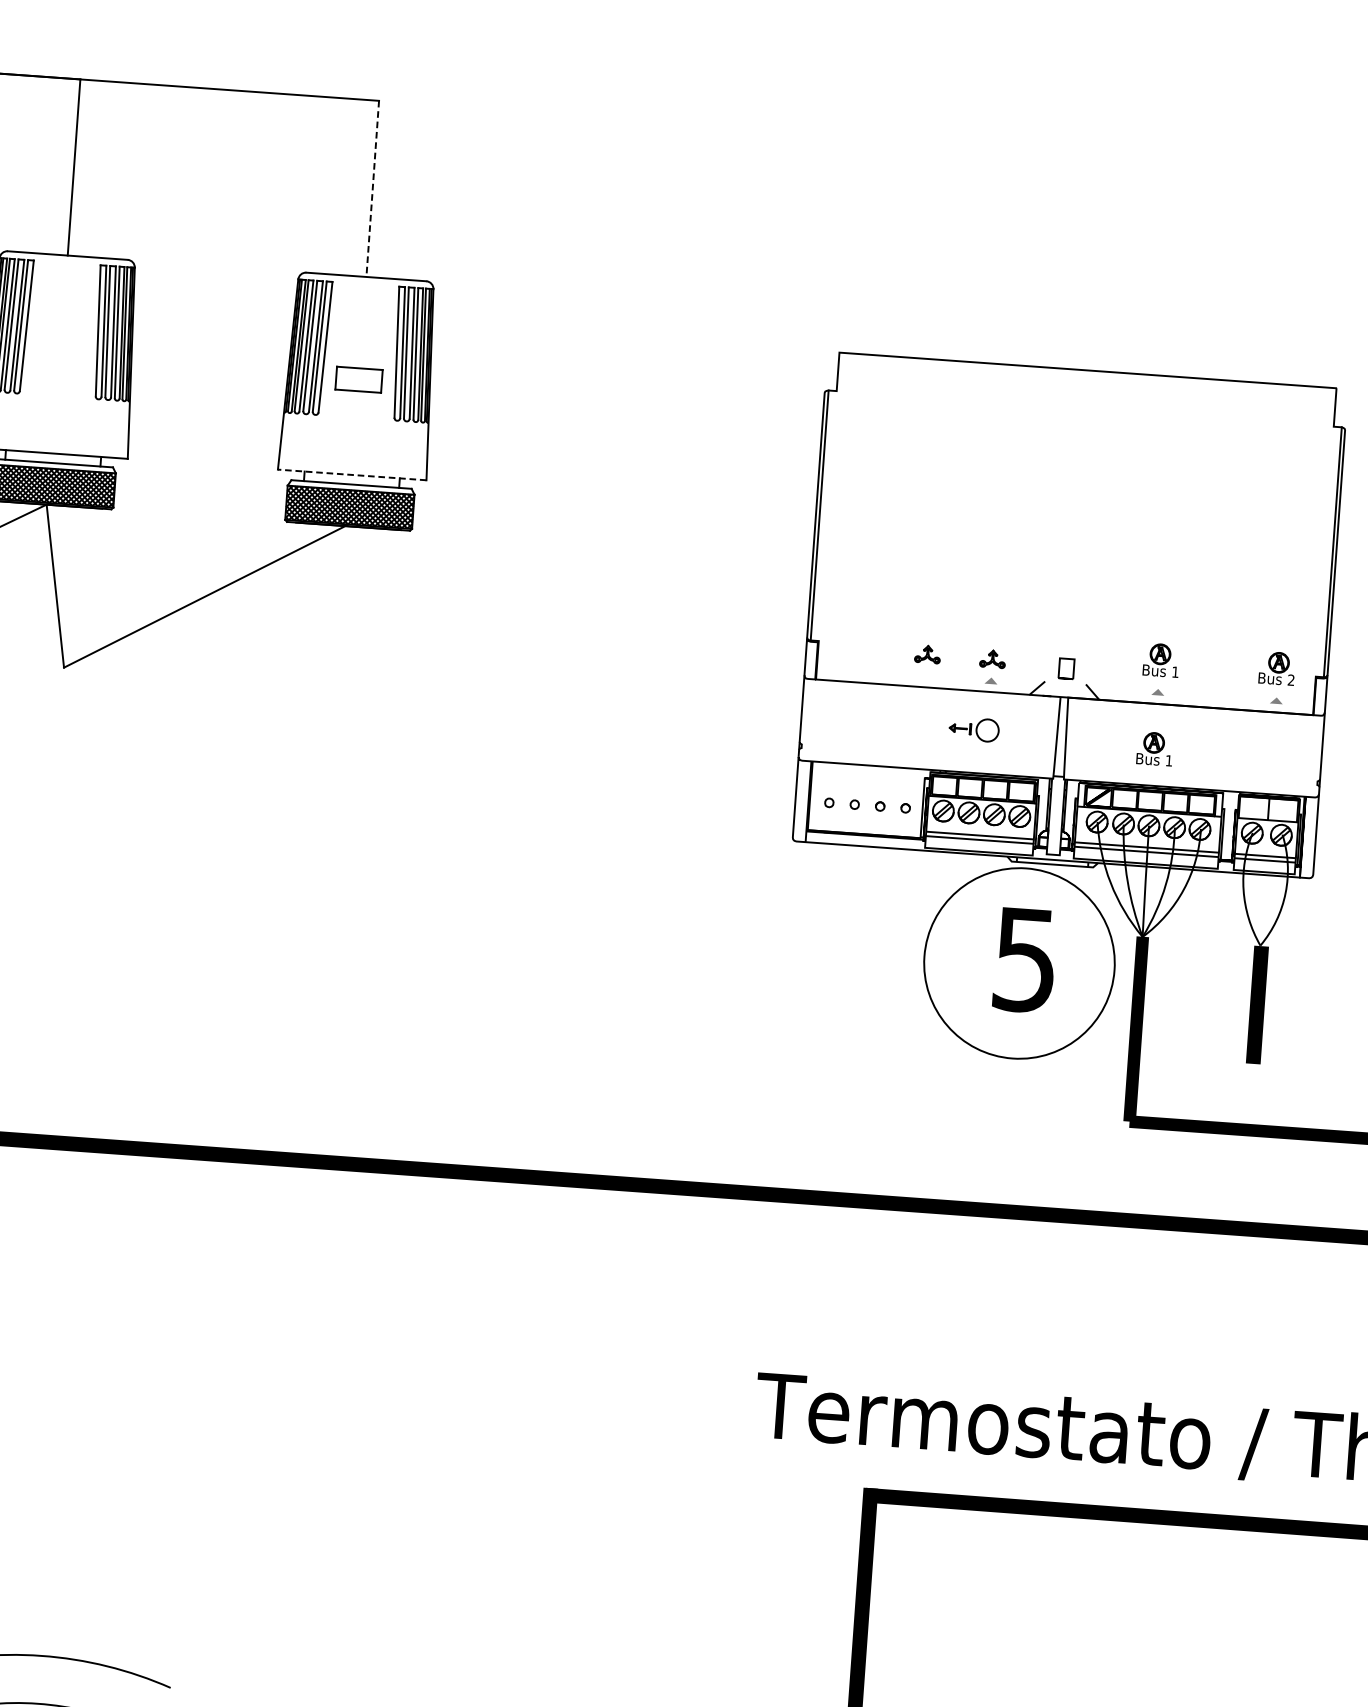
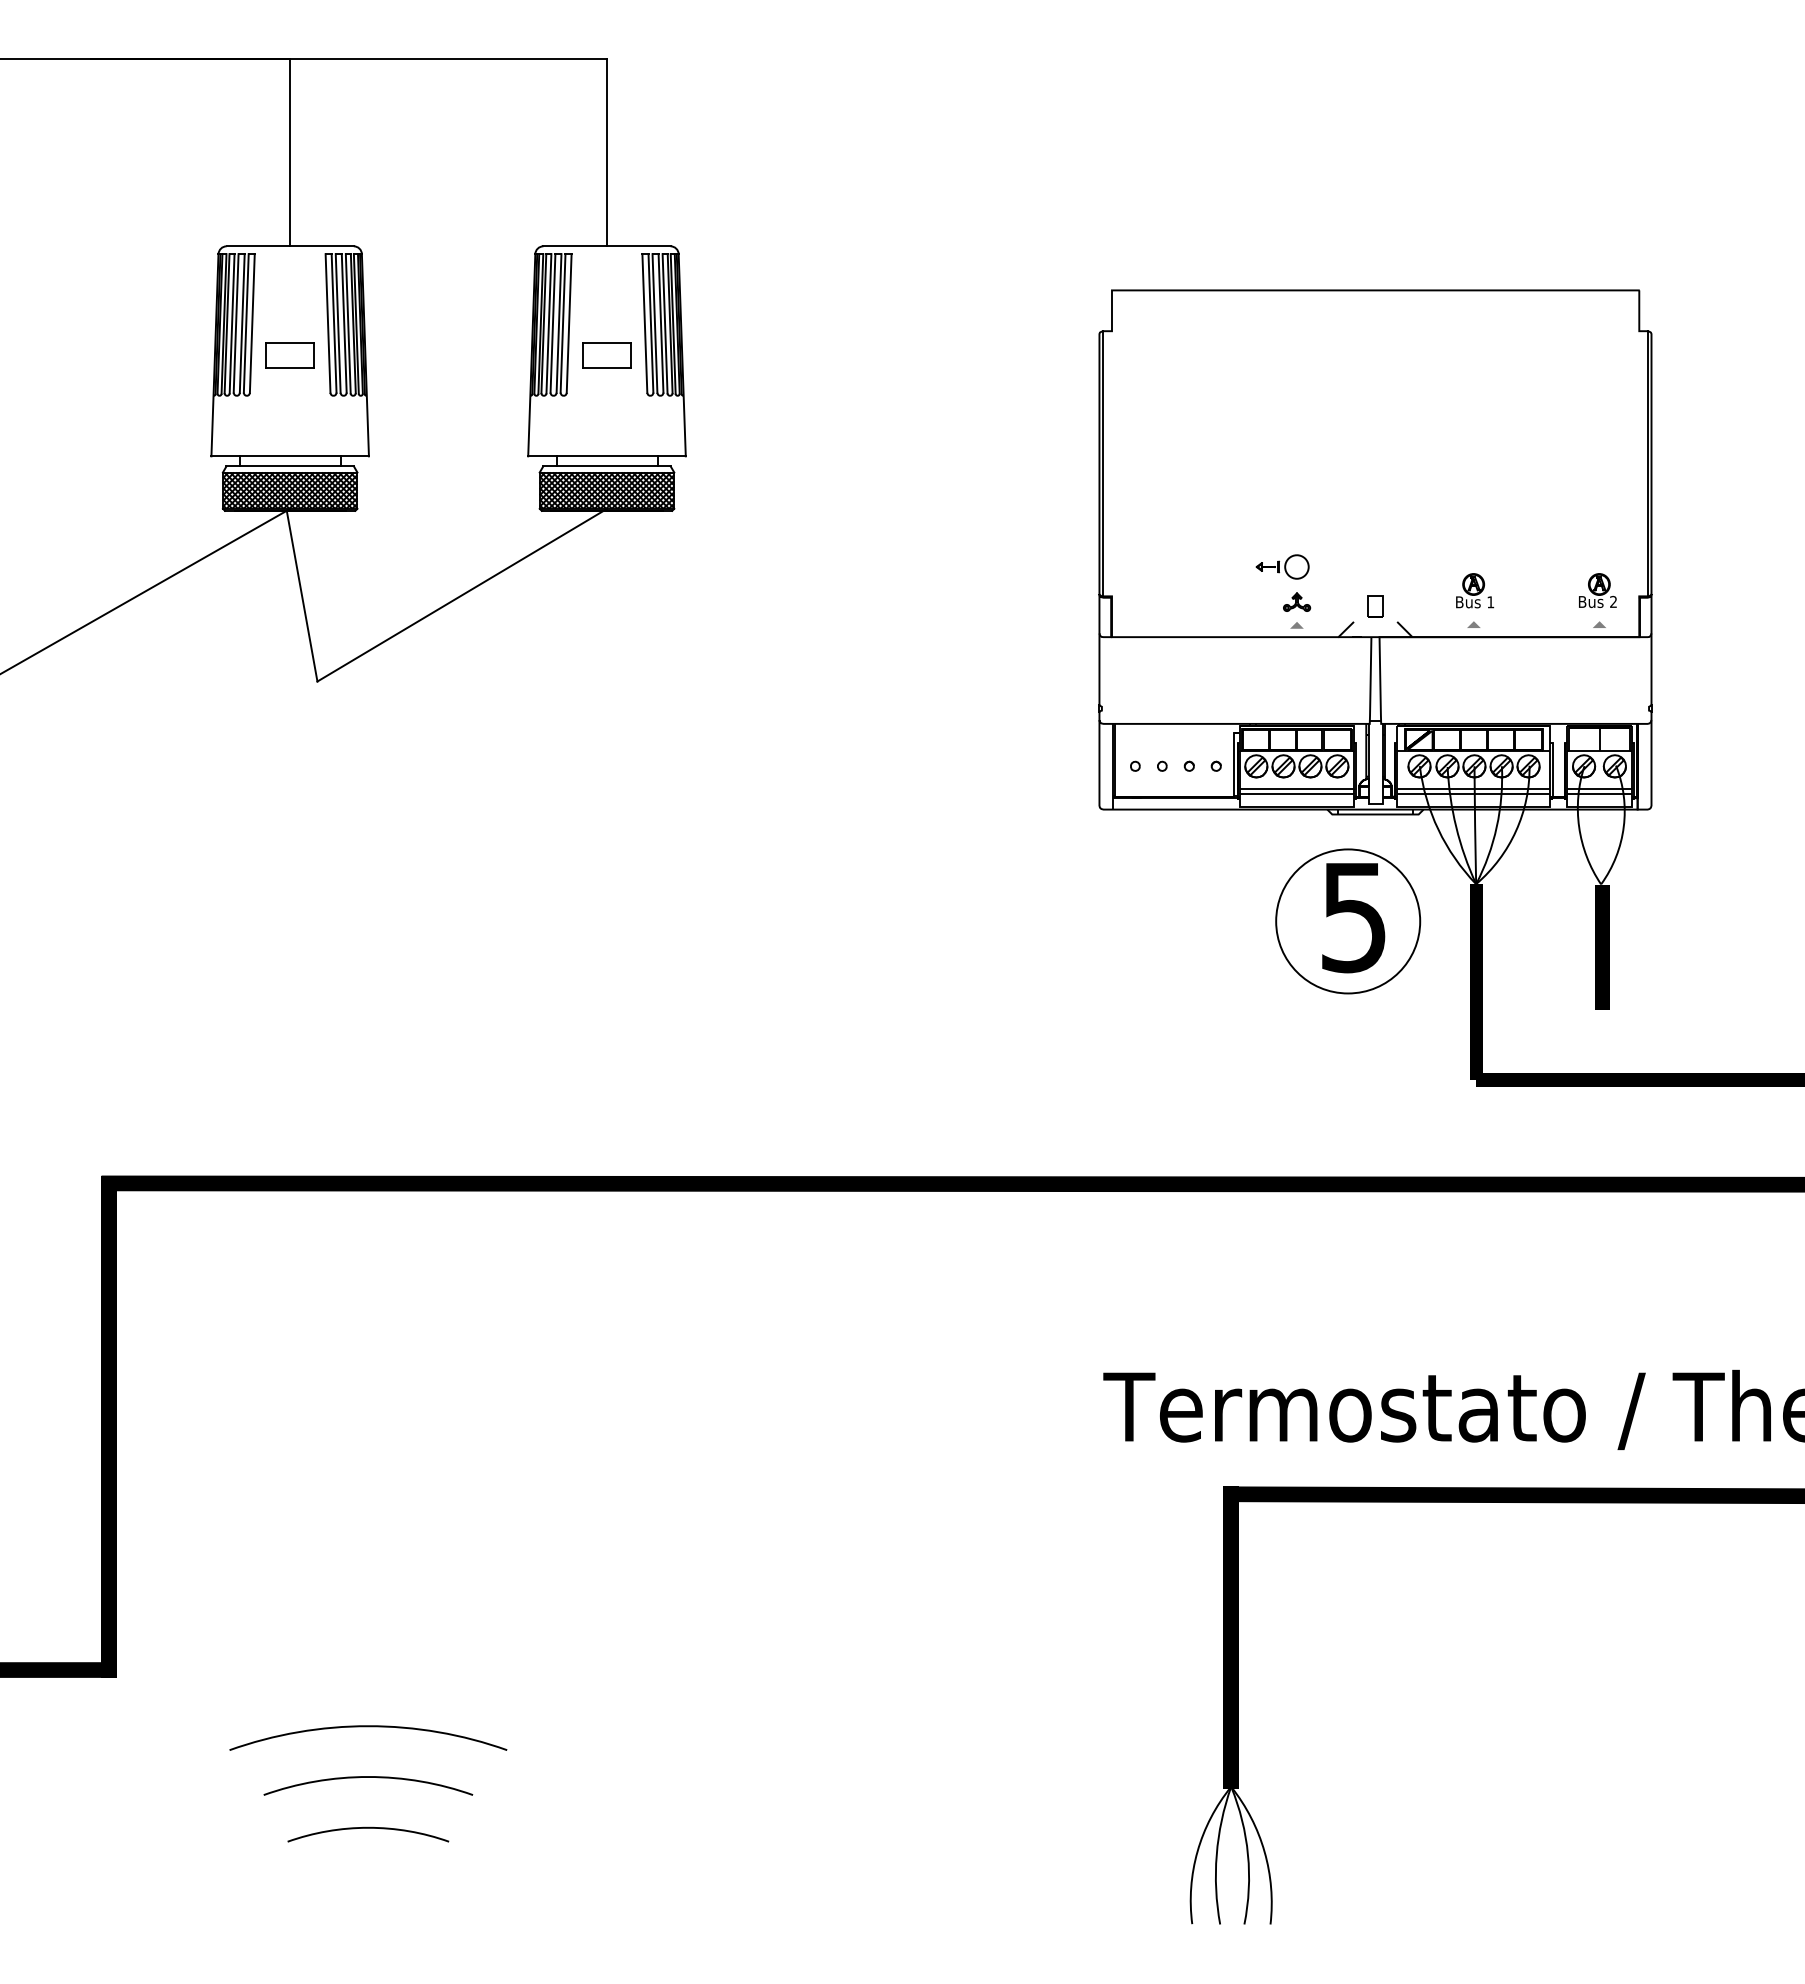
line: (373, 189) -> (607, 153), dashed -> solid
part: (59, 358) -> (289, 355), added
line: (352, 475) -> (607, 456), dashed -> solid
part: (928, 653) -> (1228, 601), removed
part: (974, 729) -> (1282, 566), moved
part: (1155, 748) -> (1475, 684), removed
circle: (1019, 963) -> (1348, 921), size x0.71

